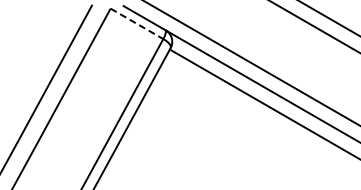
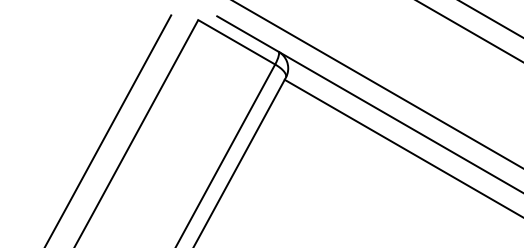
line: (137, 24) -> (237, 43), dashed -> solid

